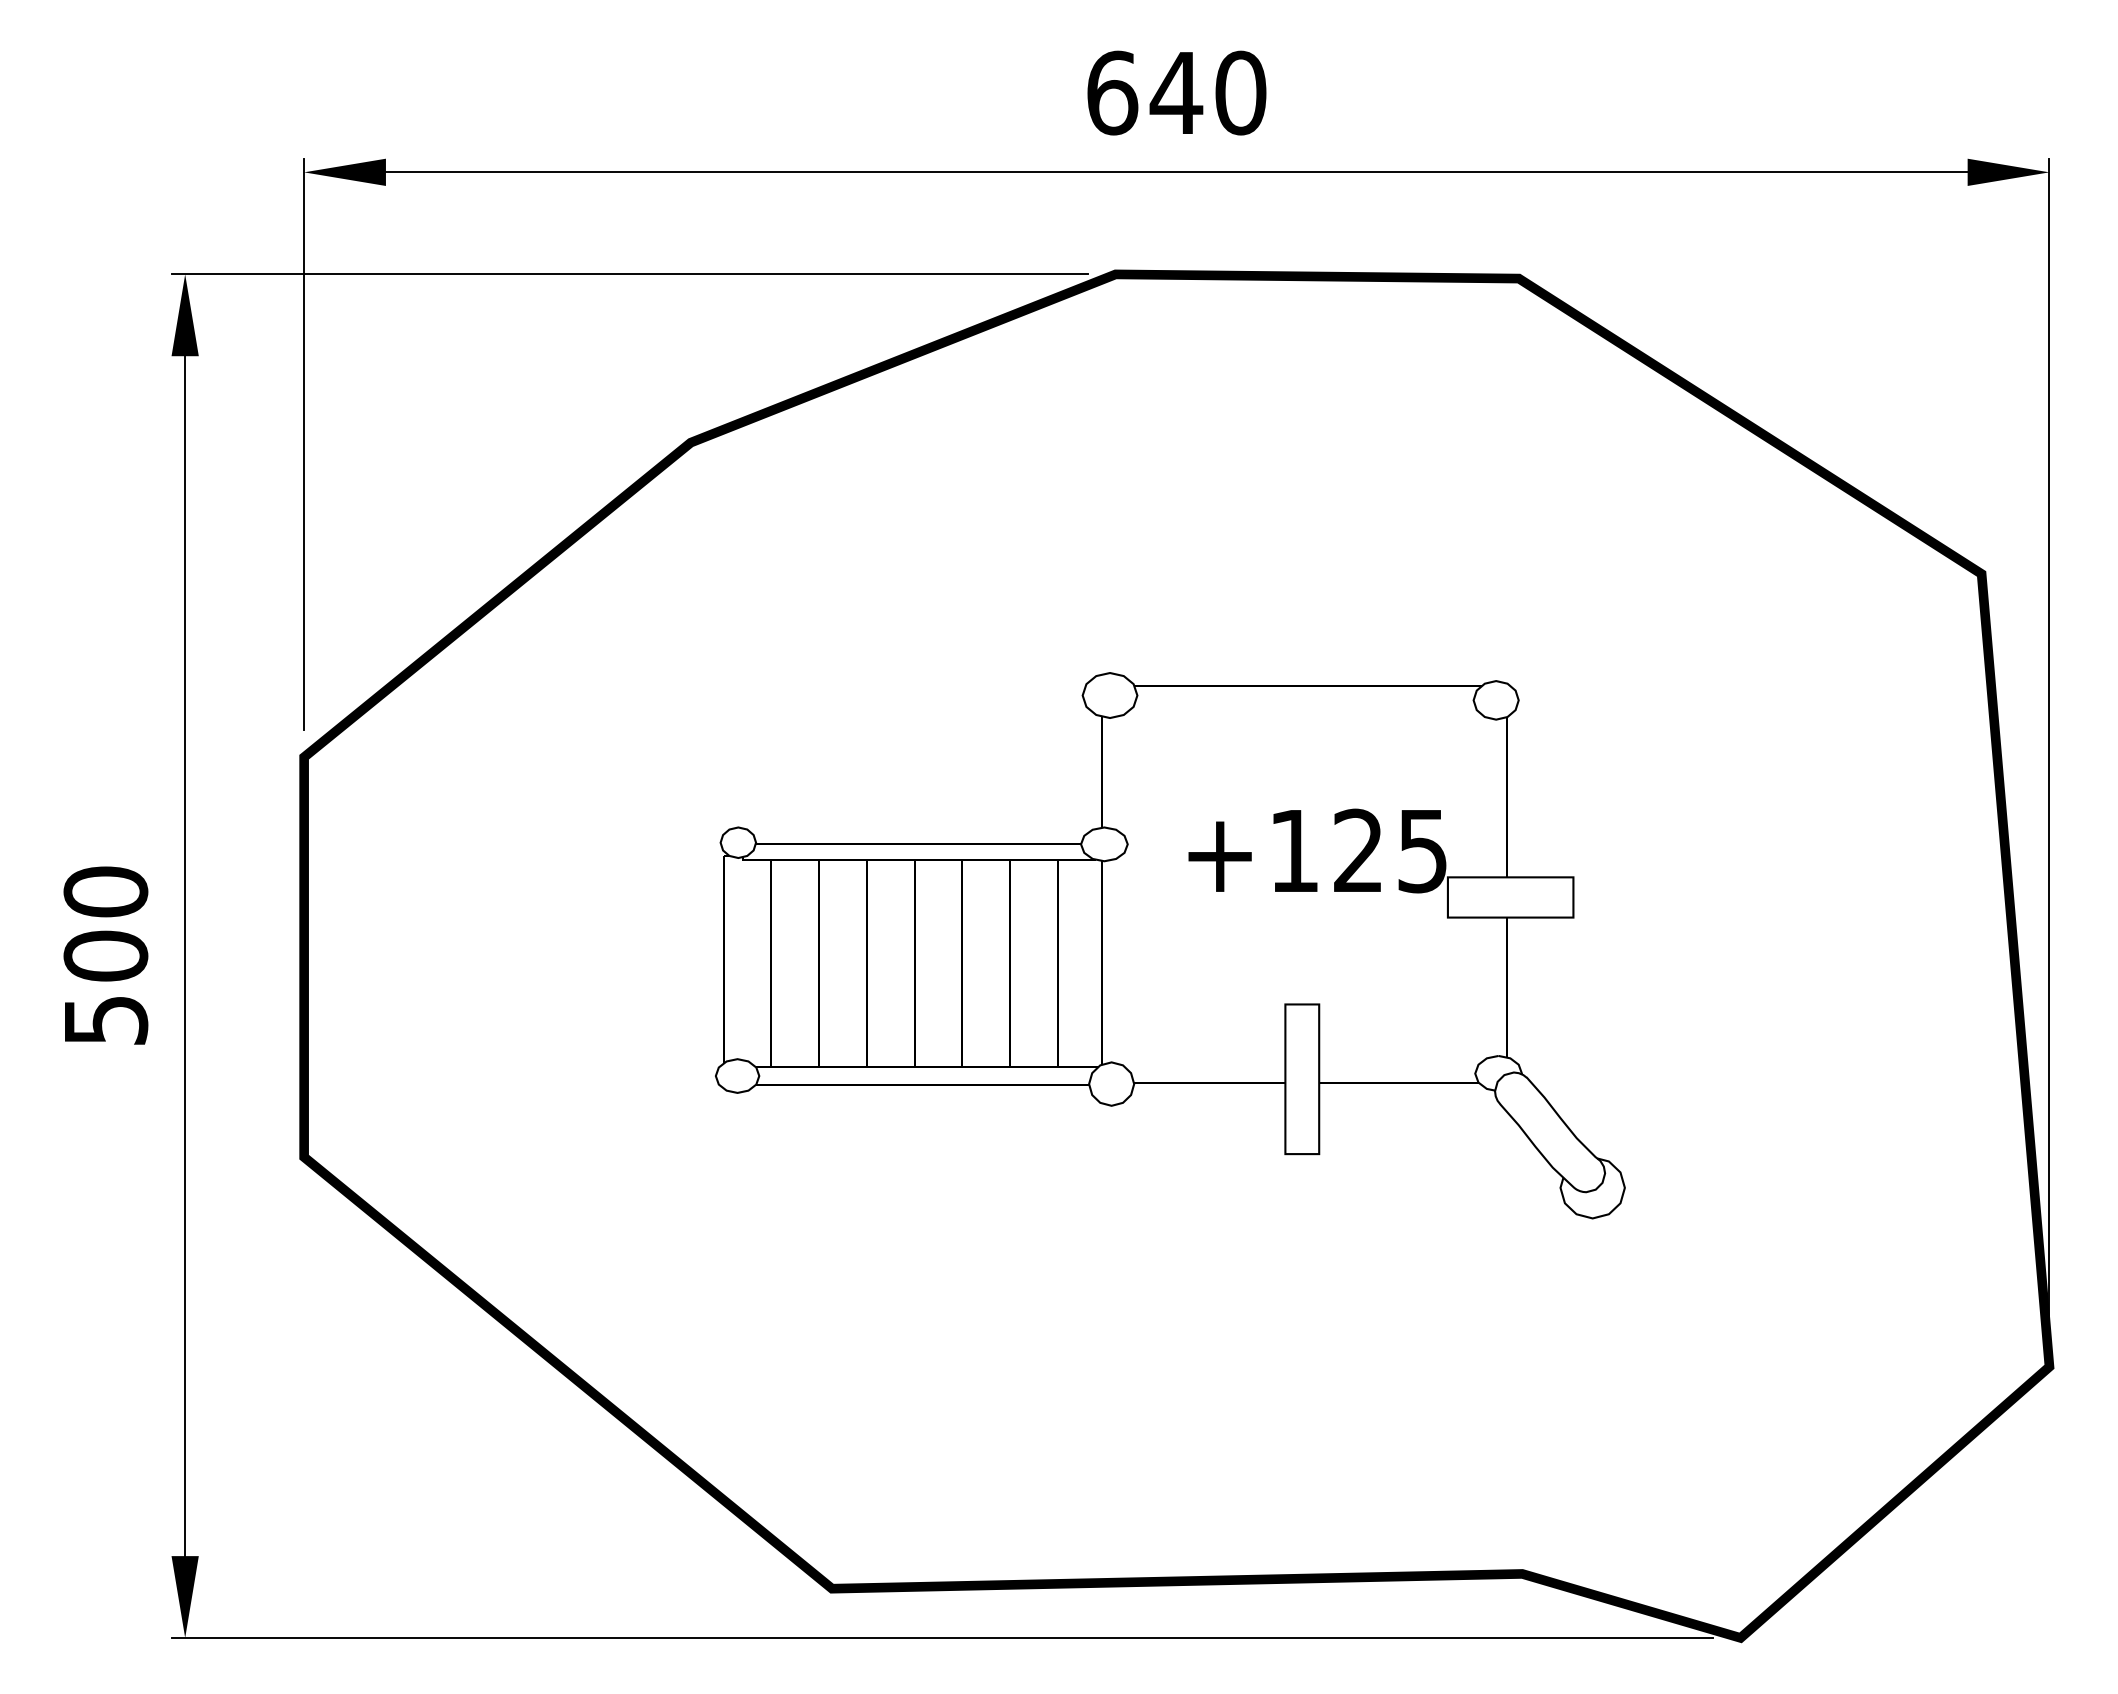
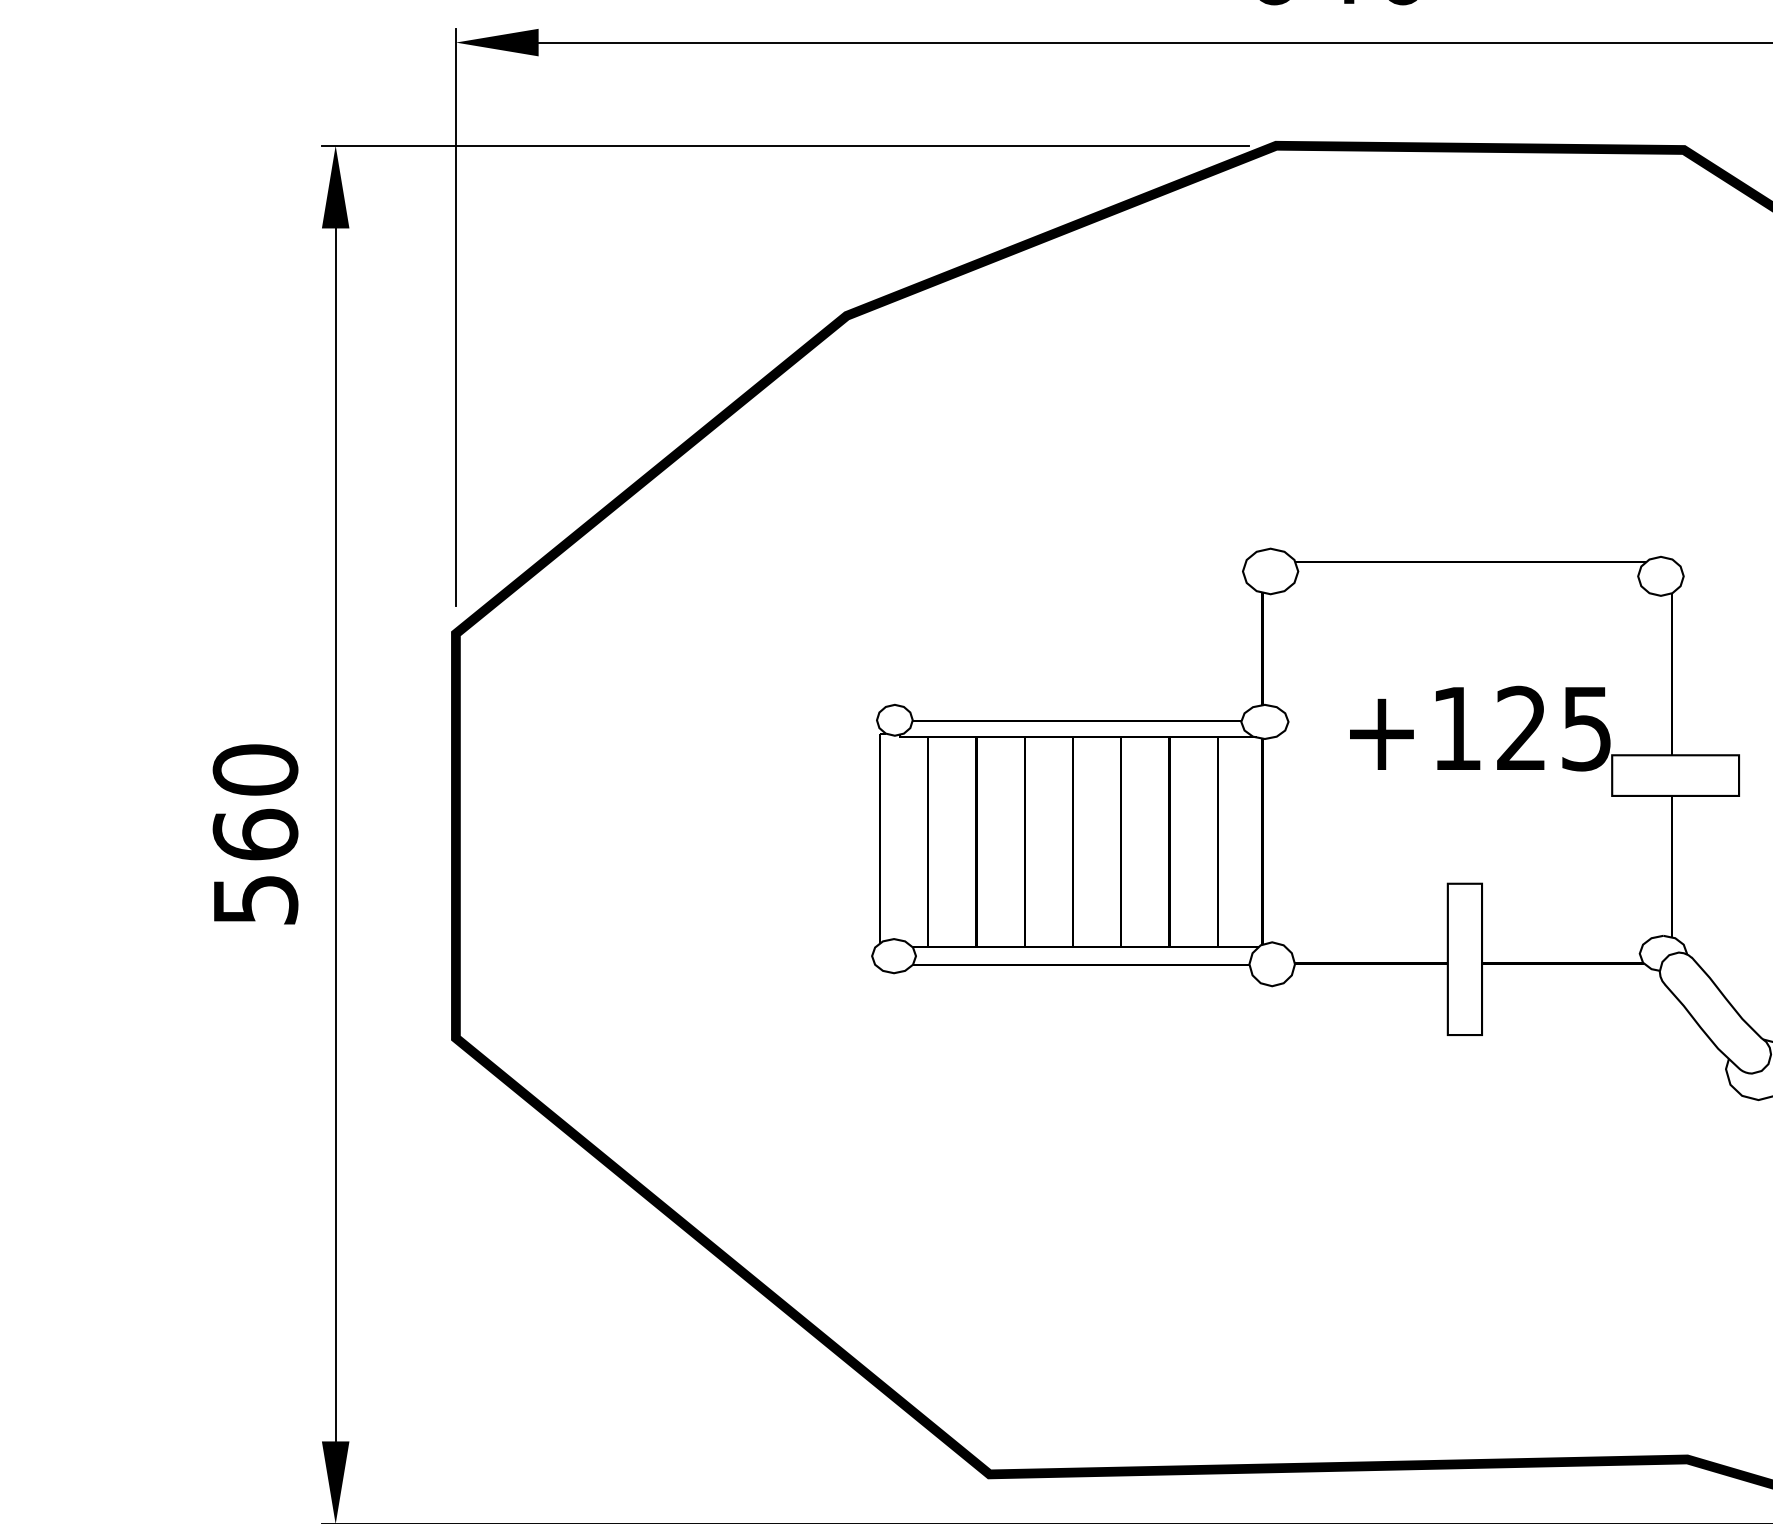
text: (105, 955) -> (255, 834), 500 -> 560

